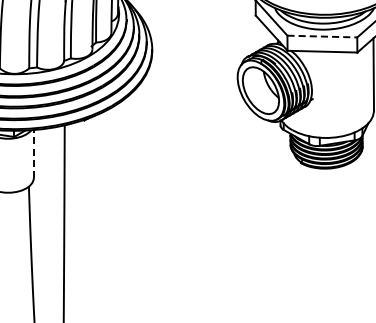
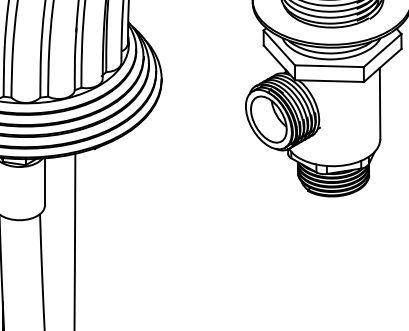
line: (322, 36) -> (329, 66), dashed -> solid
line: (33, 154) -> (44, 182), dashed -> solid

